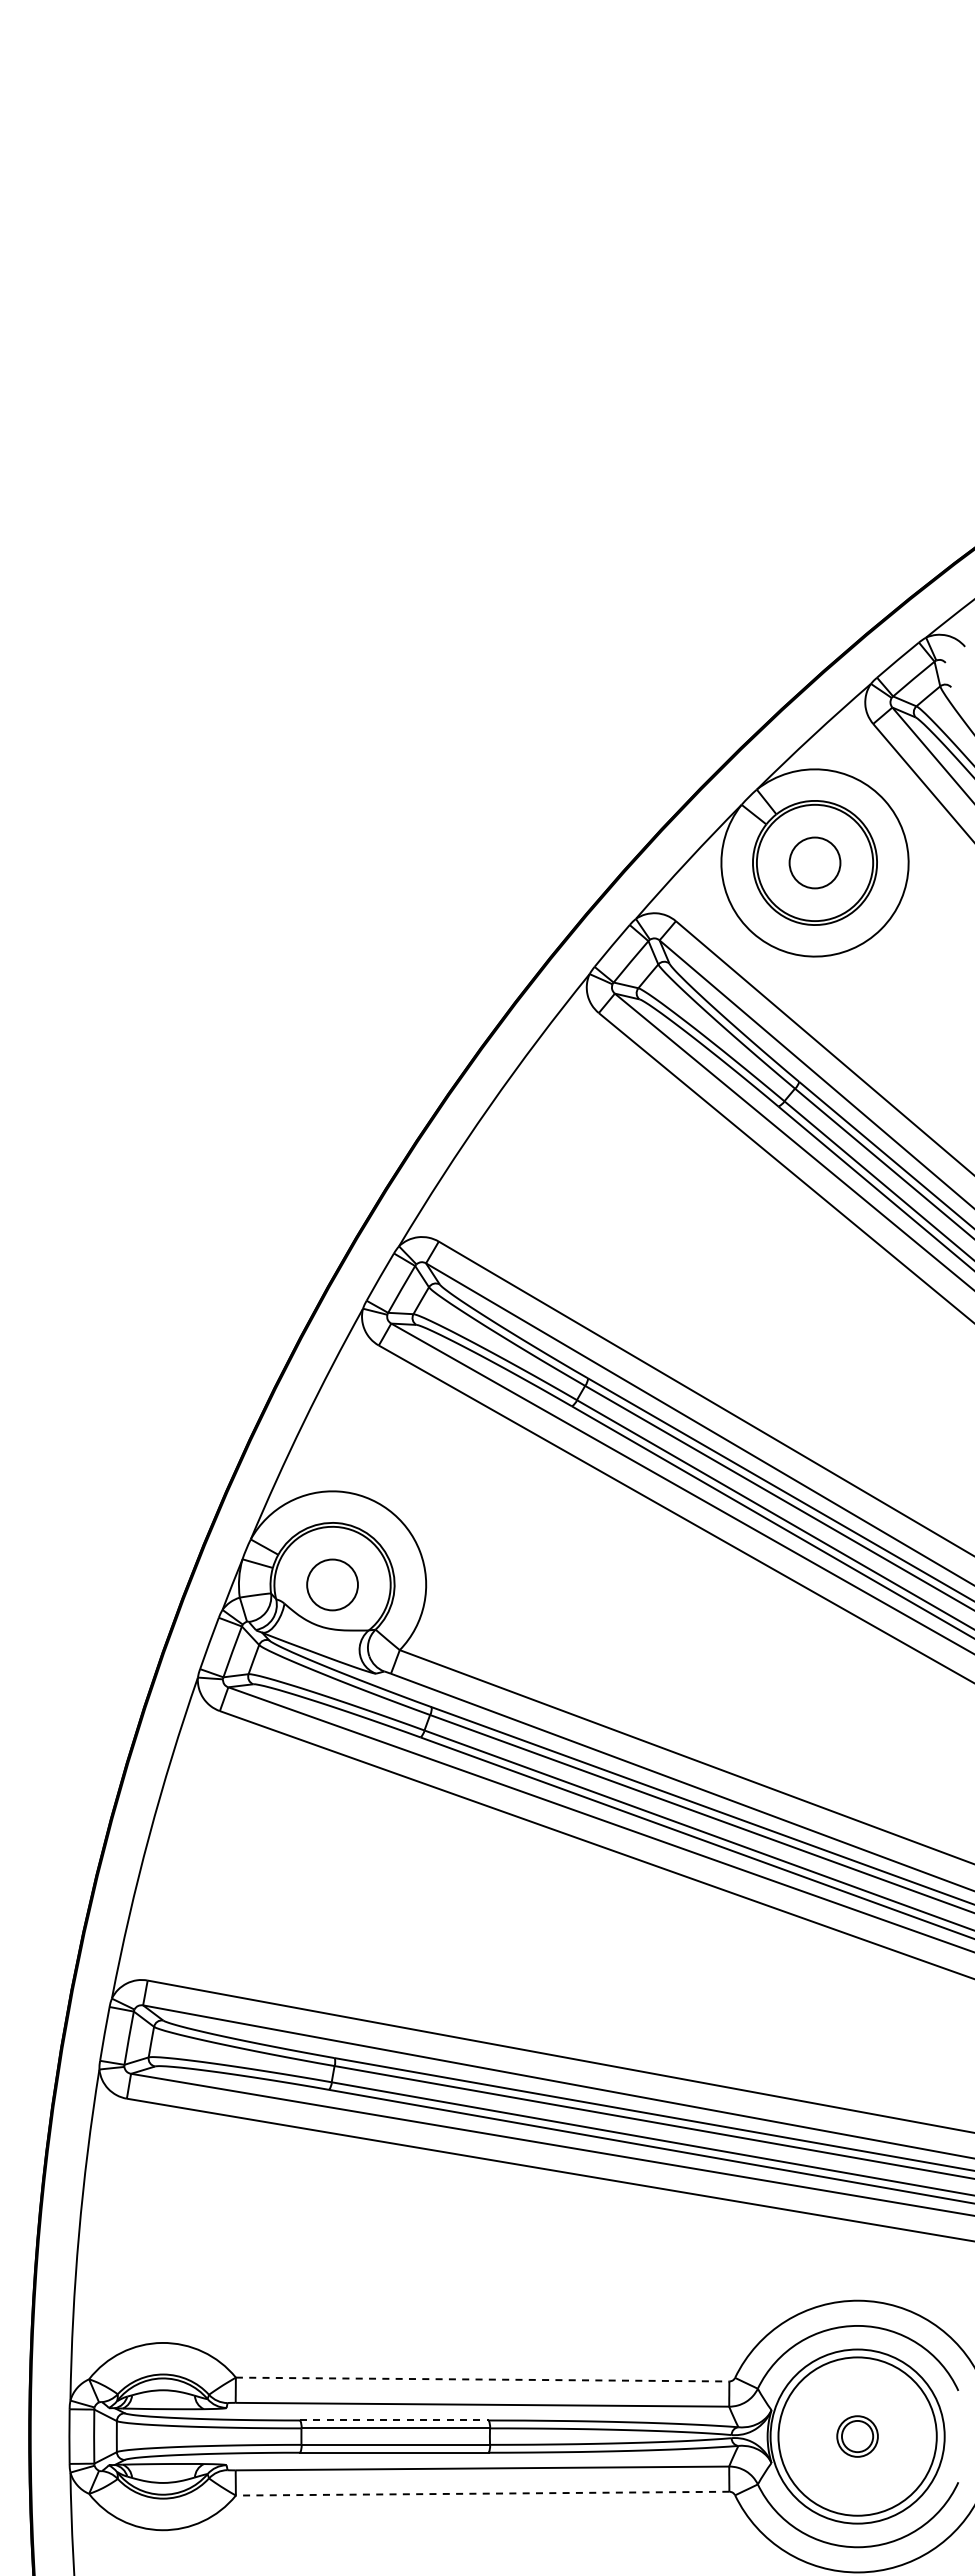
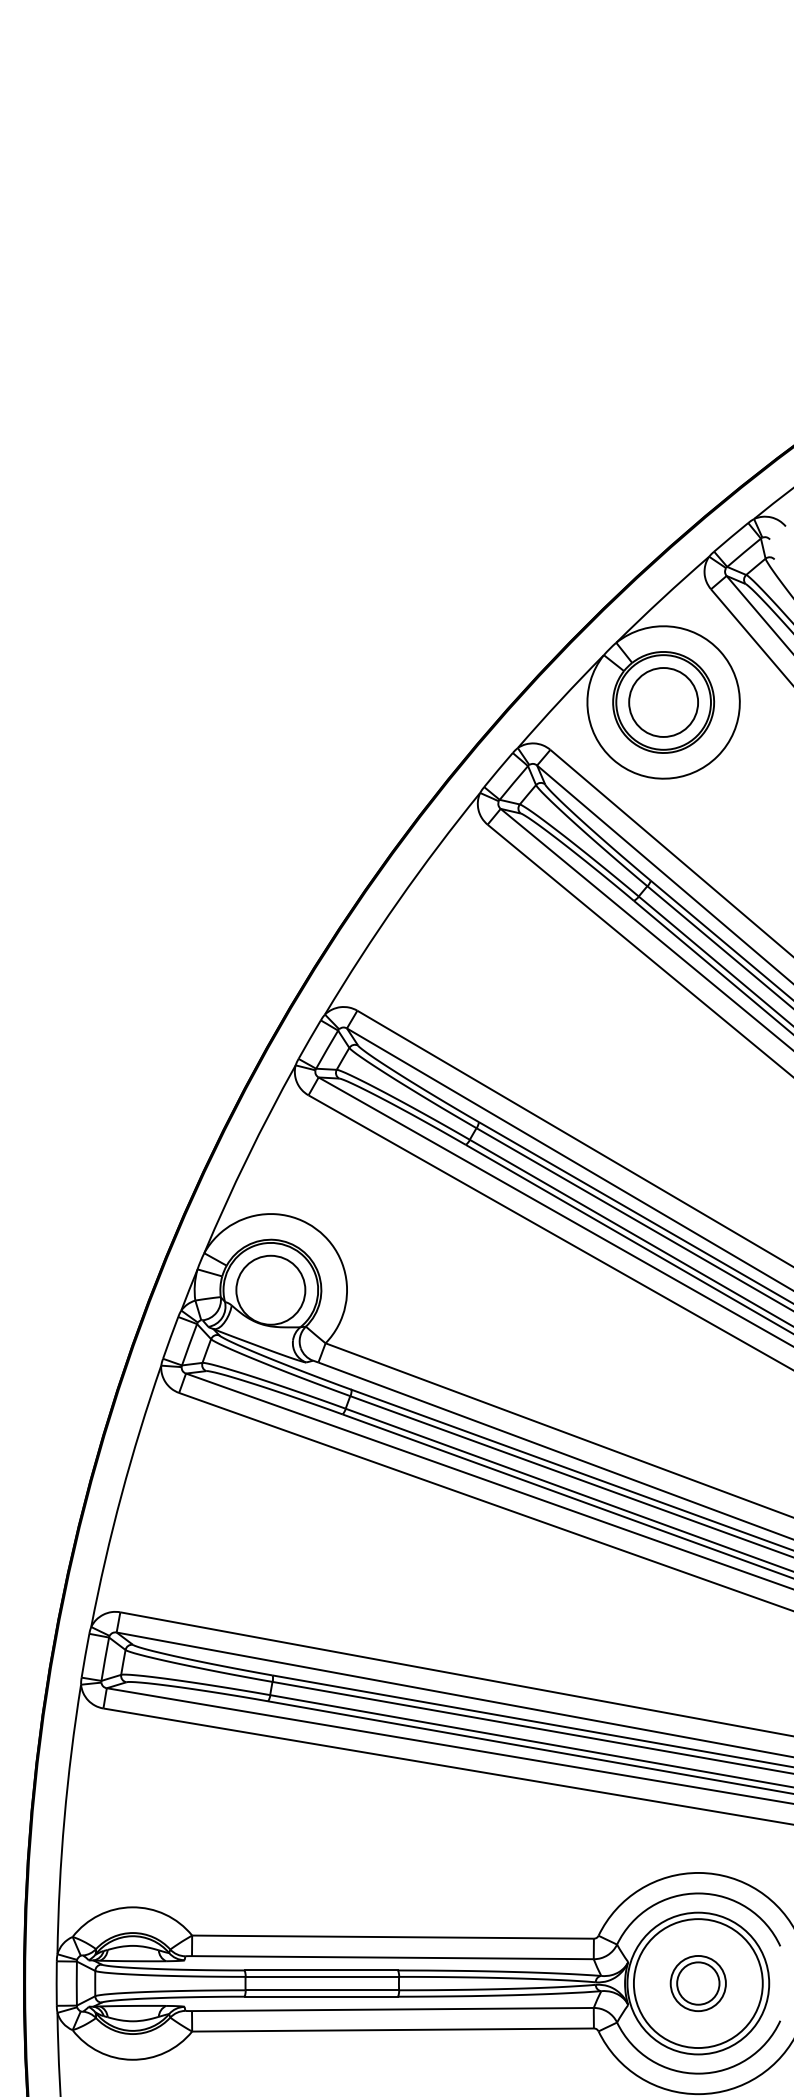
circle: (814, 862) -> (663, 702), size x1.67
circle: (332, 1584) -> (270, 1289), size x1.67
line: (482, 2379) -> (392, 1937), dashed -> solid
line: (394, 2420) -> (321, 1970), dashed -> solid
part: (857, 2436) -> (698, 1983), size x1.67
line: (482, 2493) -> (392, 2029), dashed -> solid

